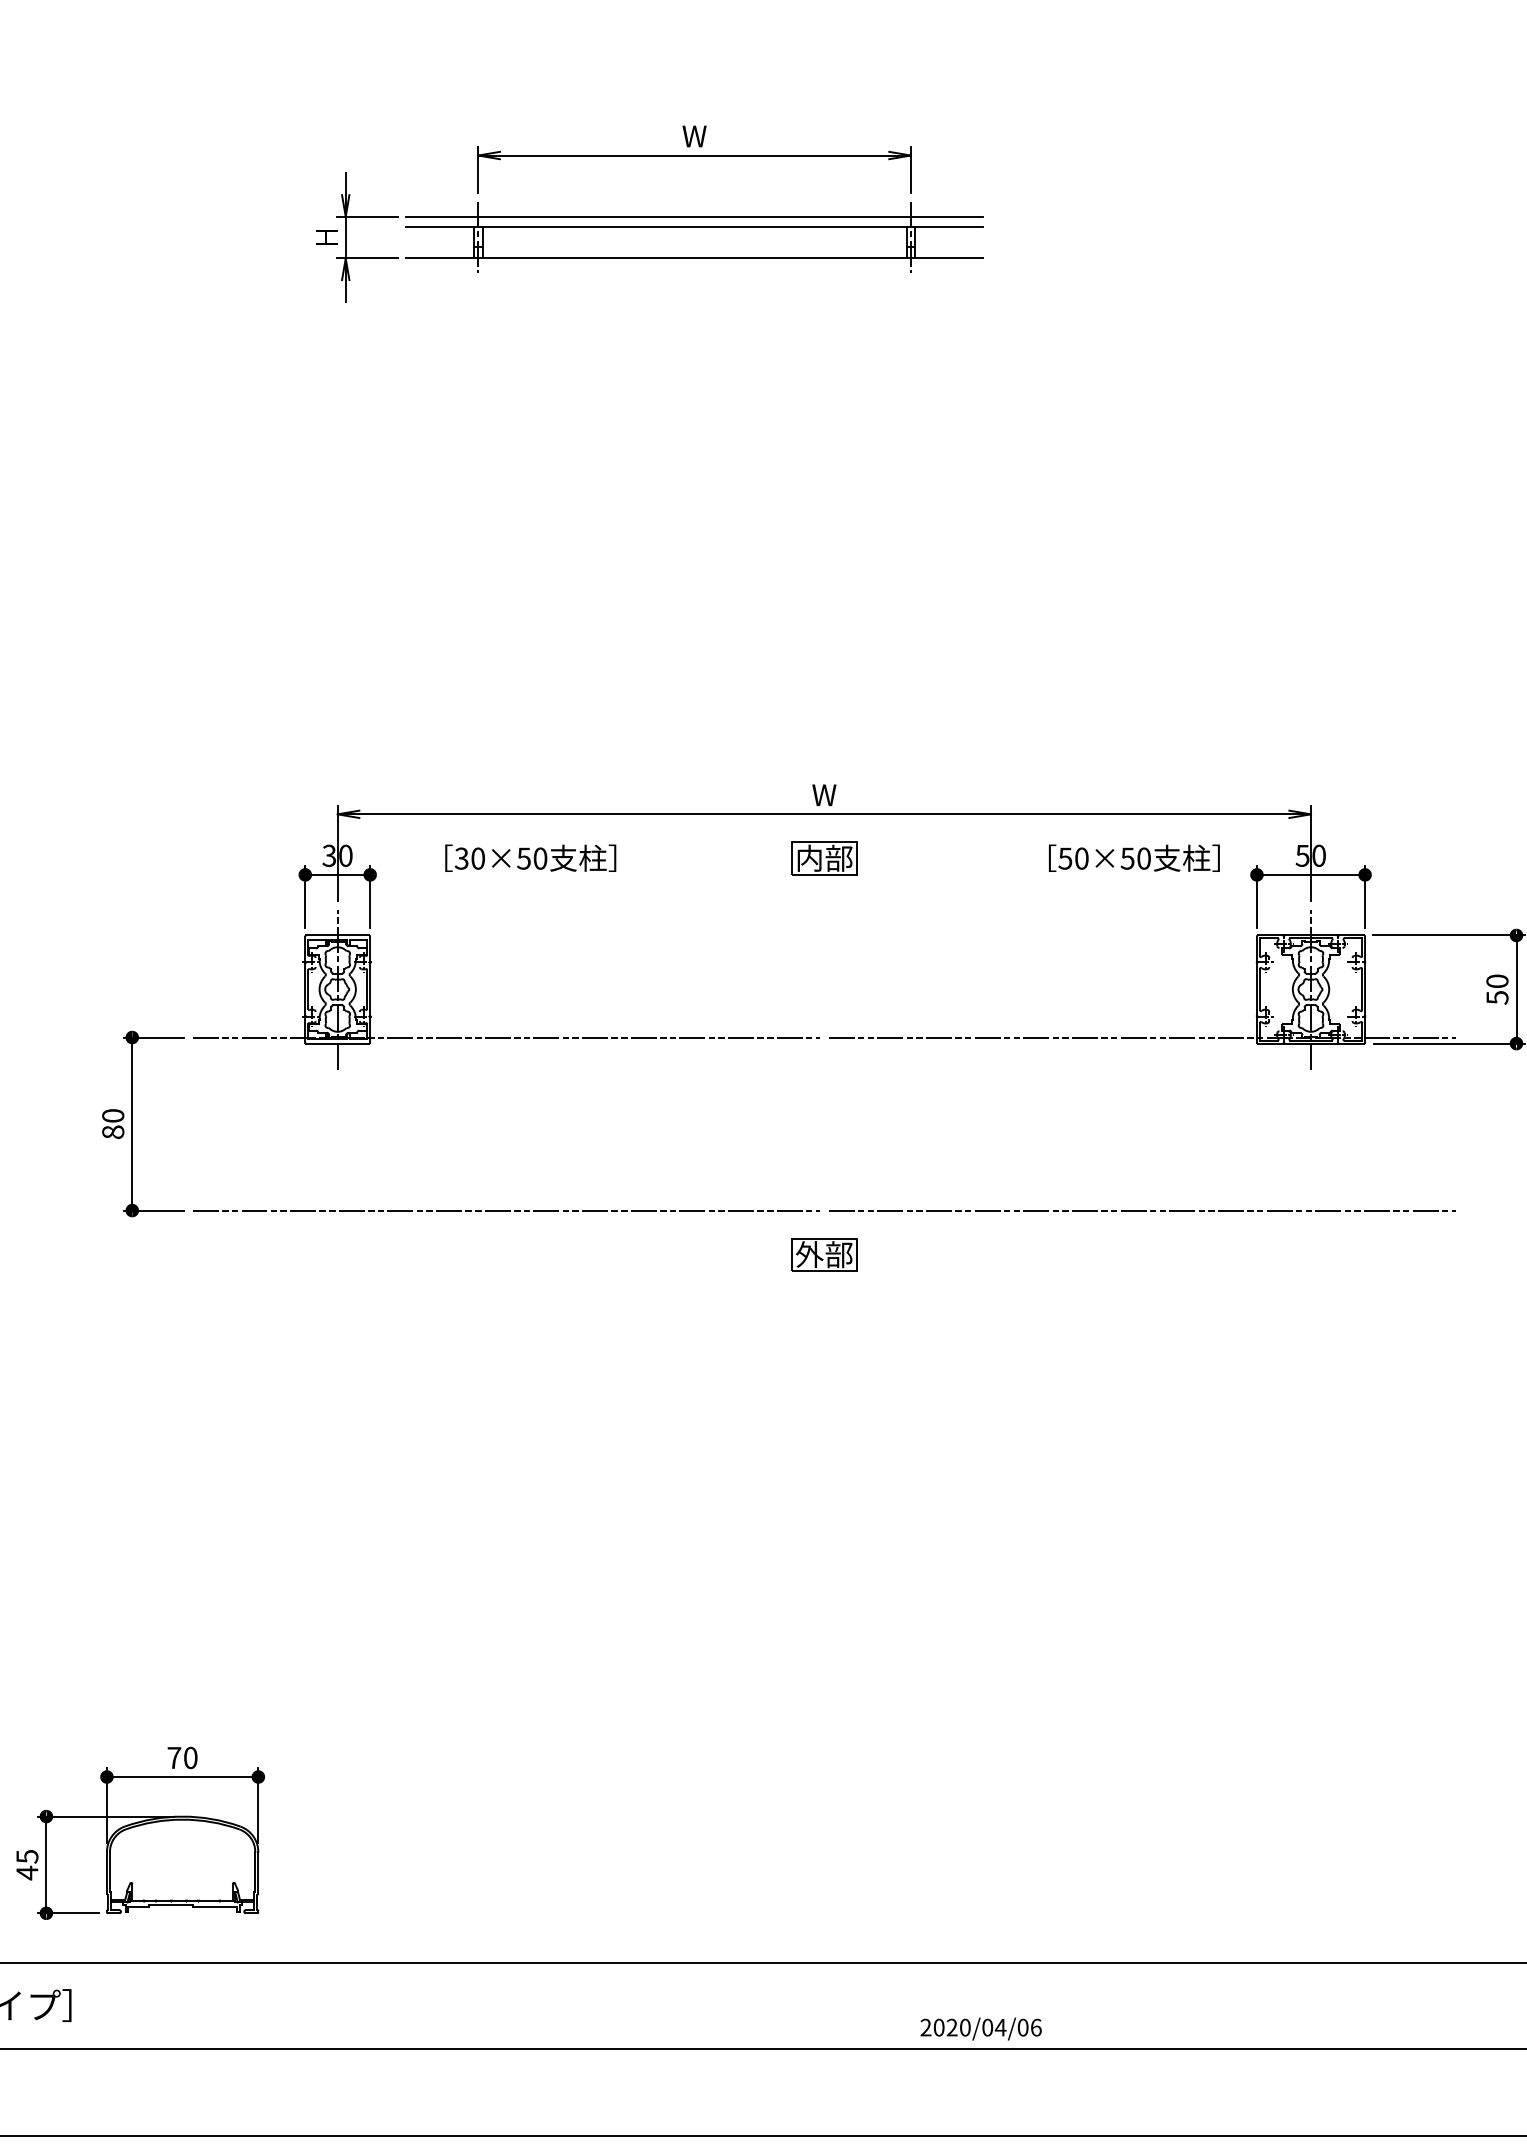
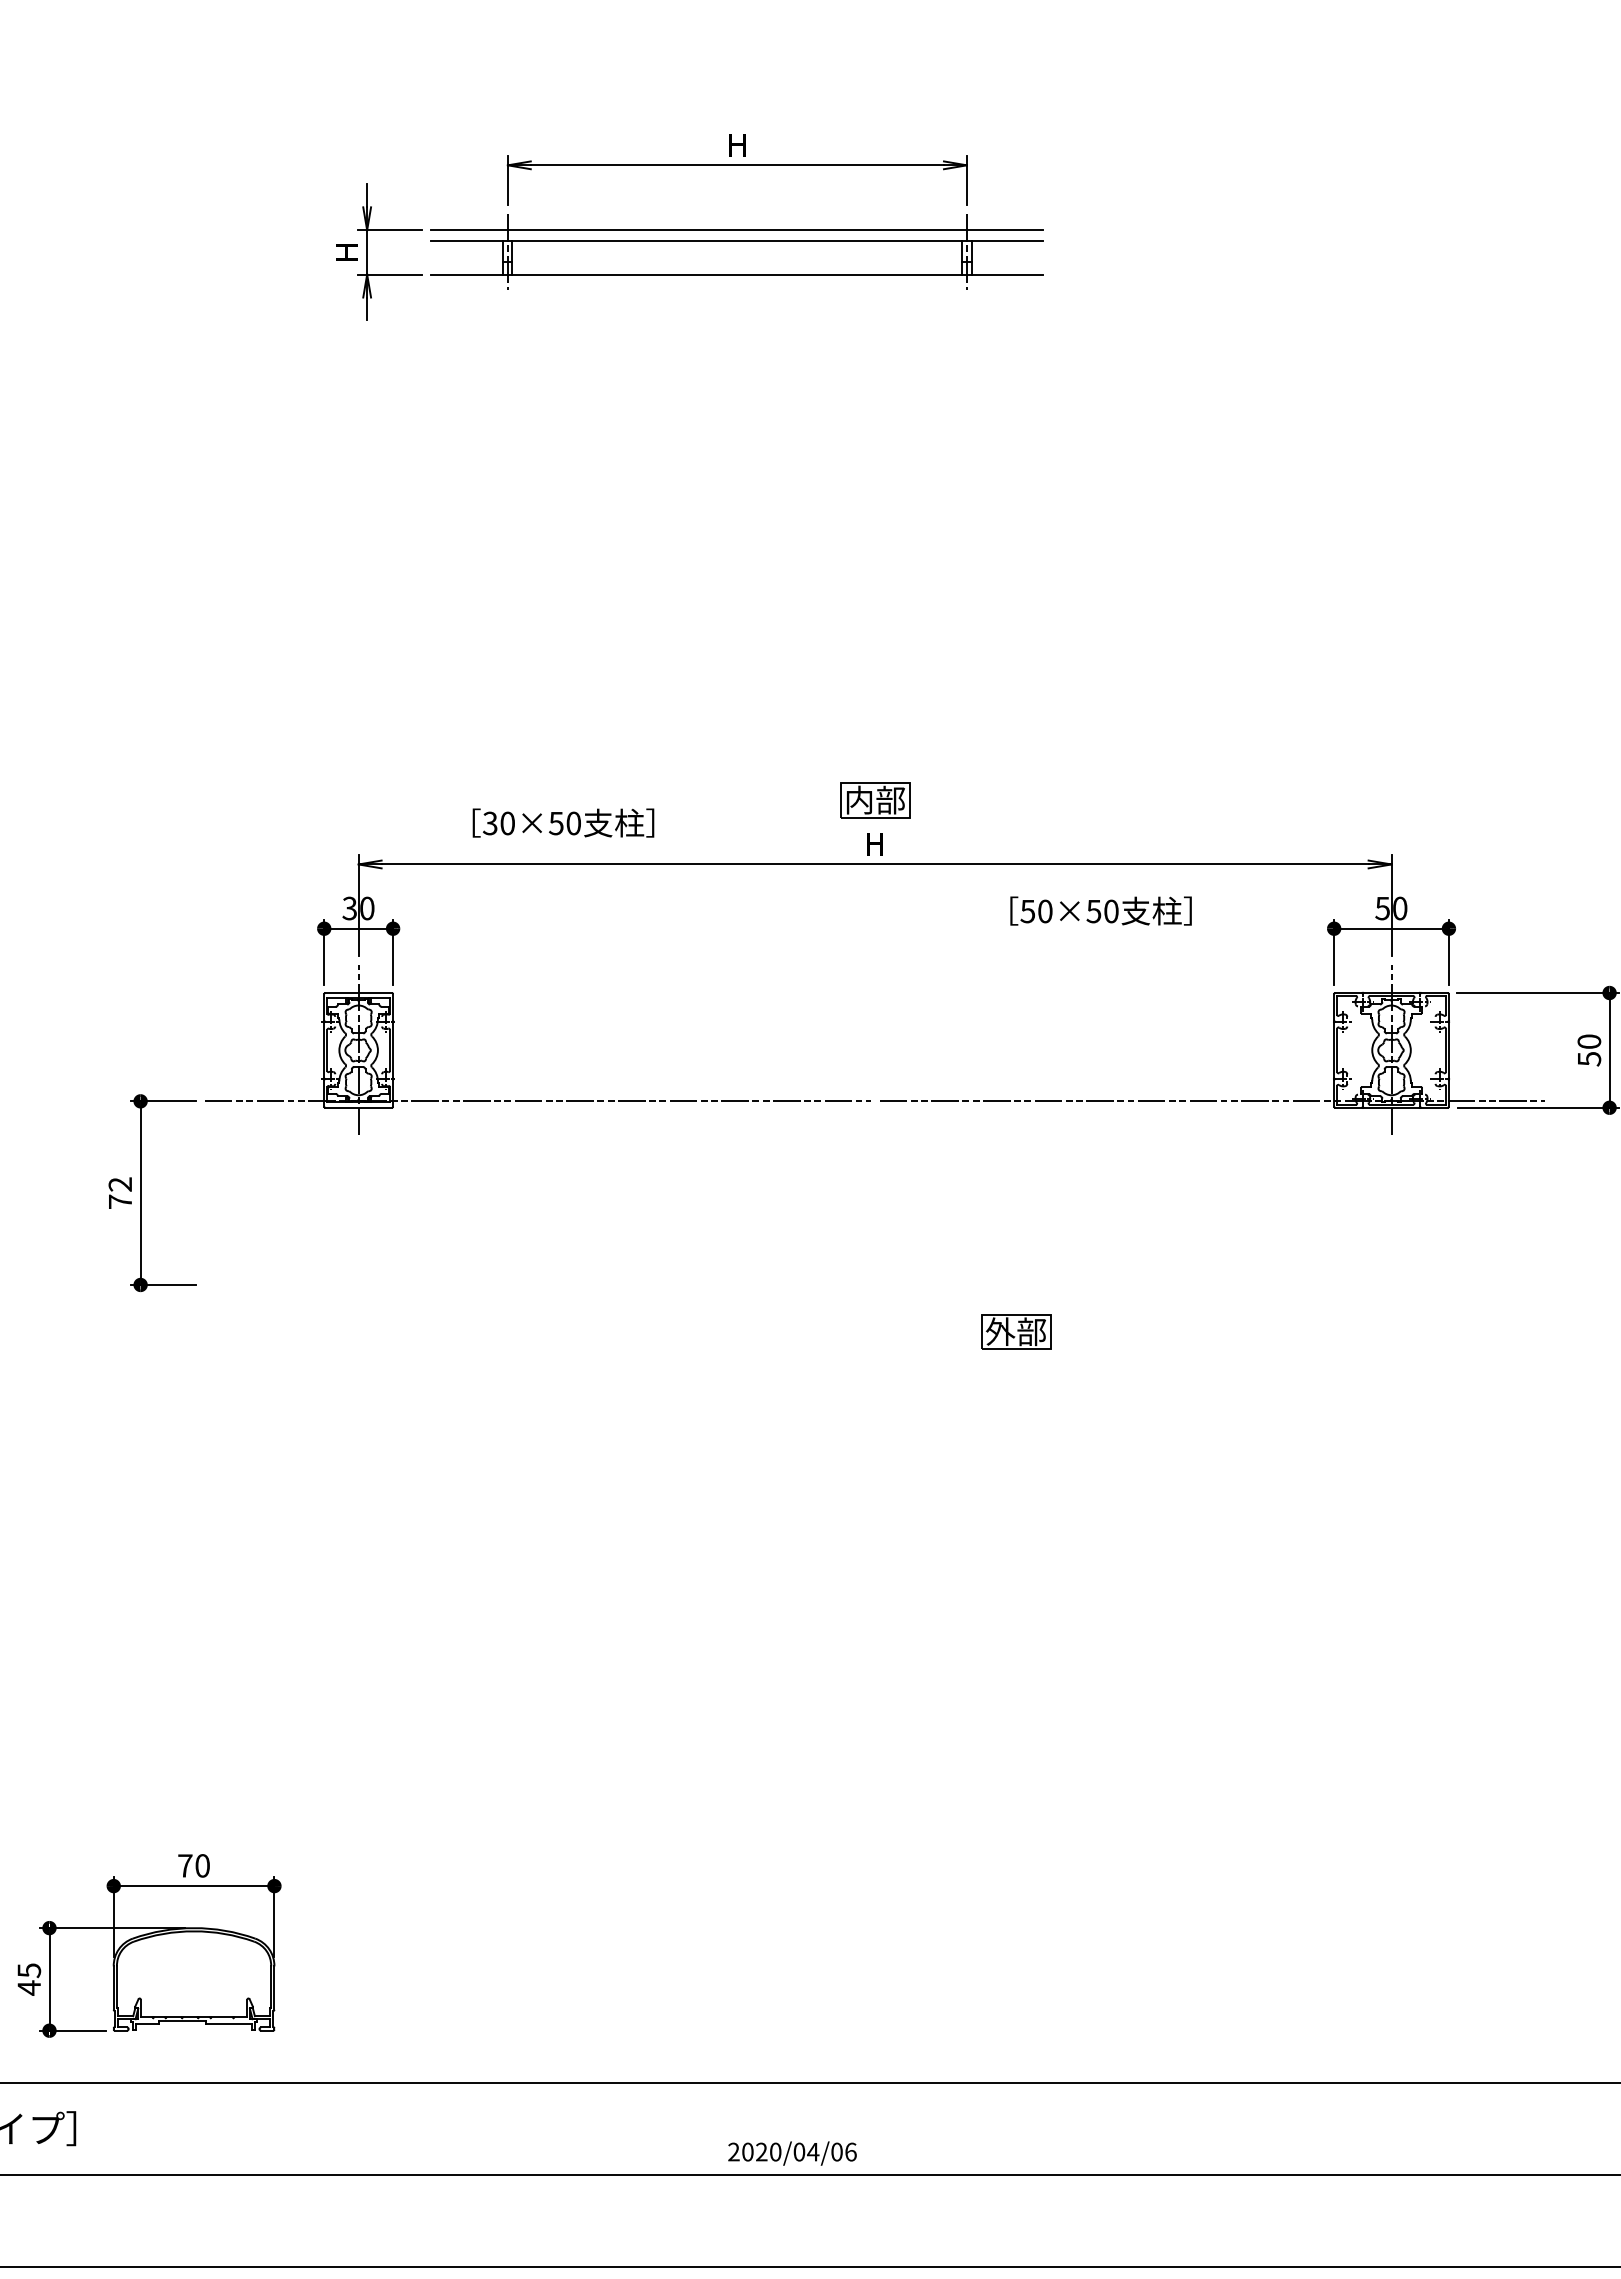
text: (694, 135) -> (737, 144), W -> H
text: (823, 794) -> (874, 843), W -> H
text: (530, 857) -> (563, 822), moved
text: (1133, 857) -> (1100, 910), moved
part: (824, 858) -> (875, 800), moved
text: (113, 1123) -> (120, 1192), 80 -> 72
line: (506, 1211) -> (537, 1285), removed
line: (1142, 1211) -> (1212, 1285), removed
part: (824, 1254) -> (1016, 1331), moved
text: (981, 2028) -> (792, 2153), moved

